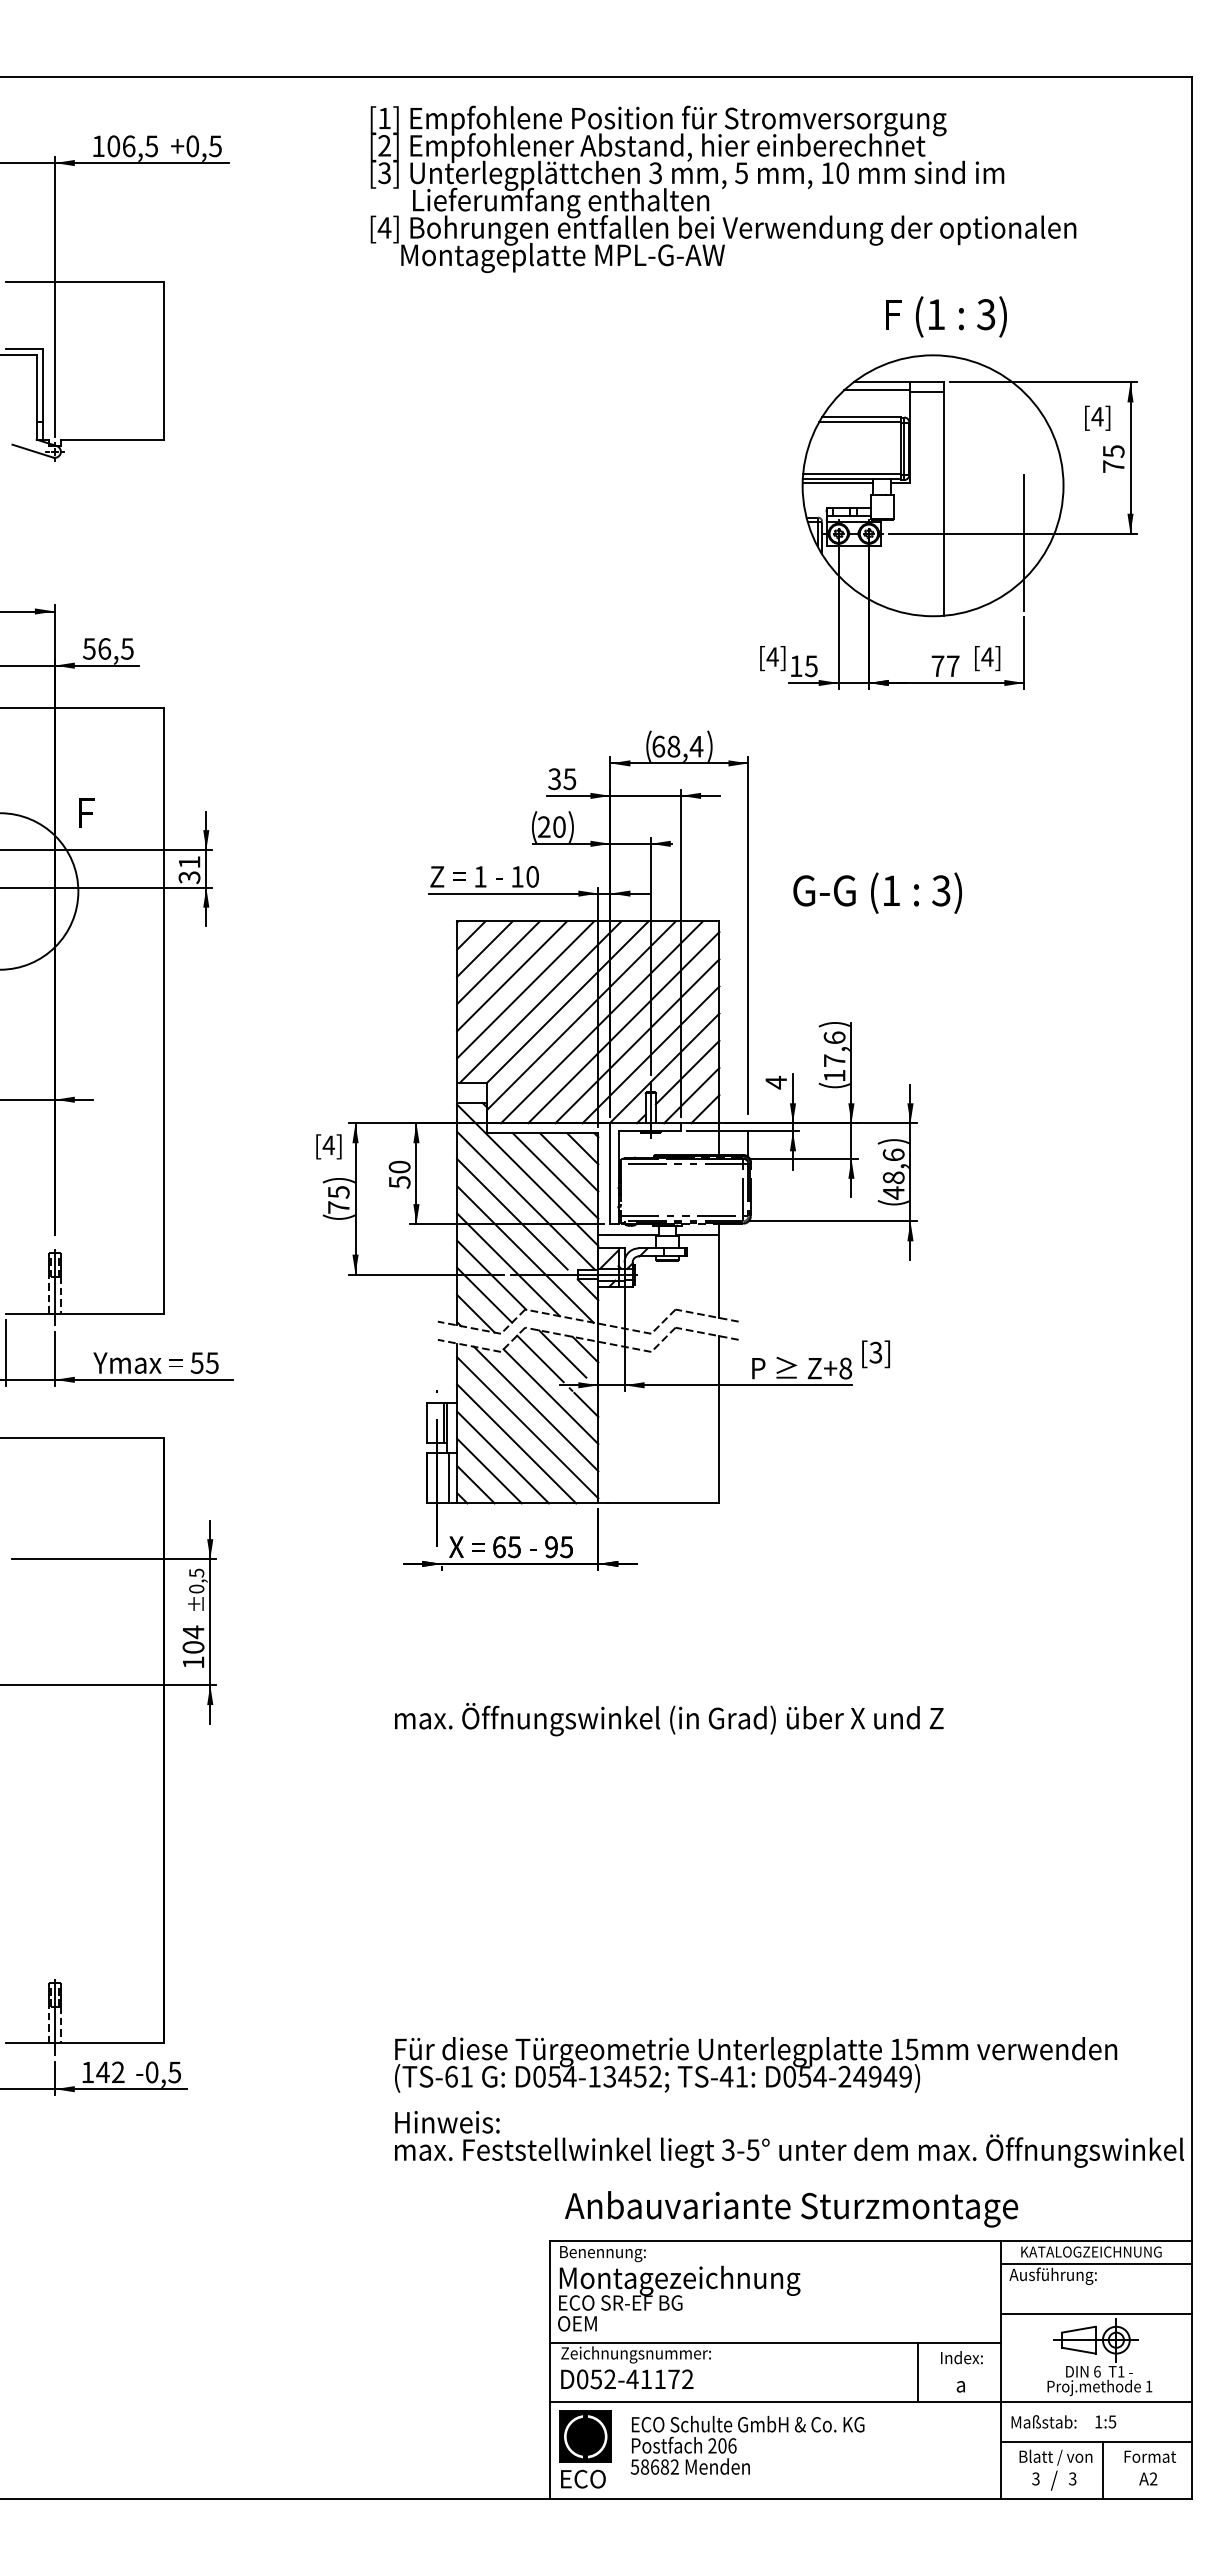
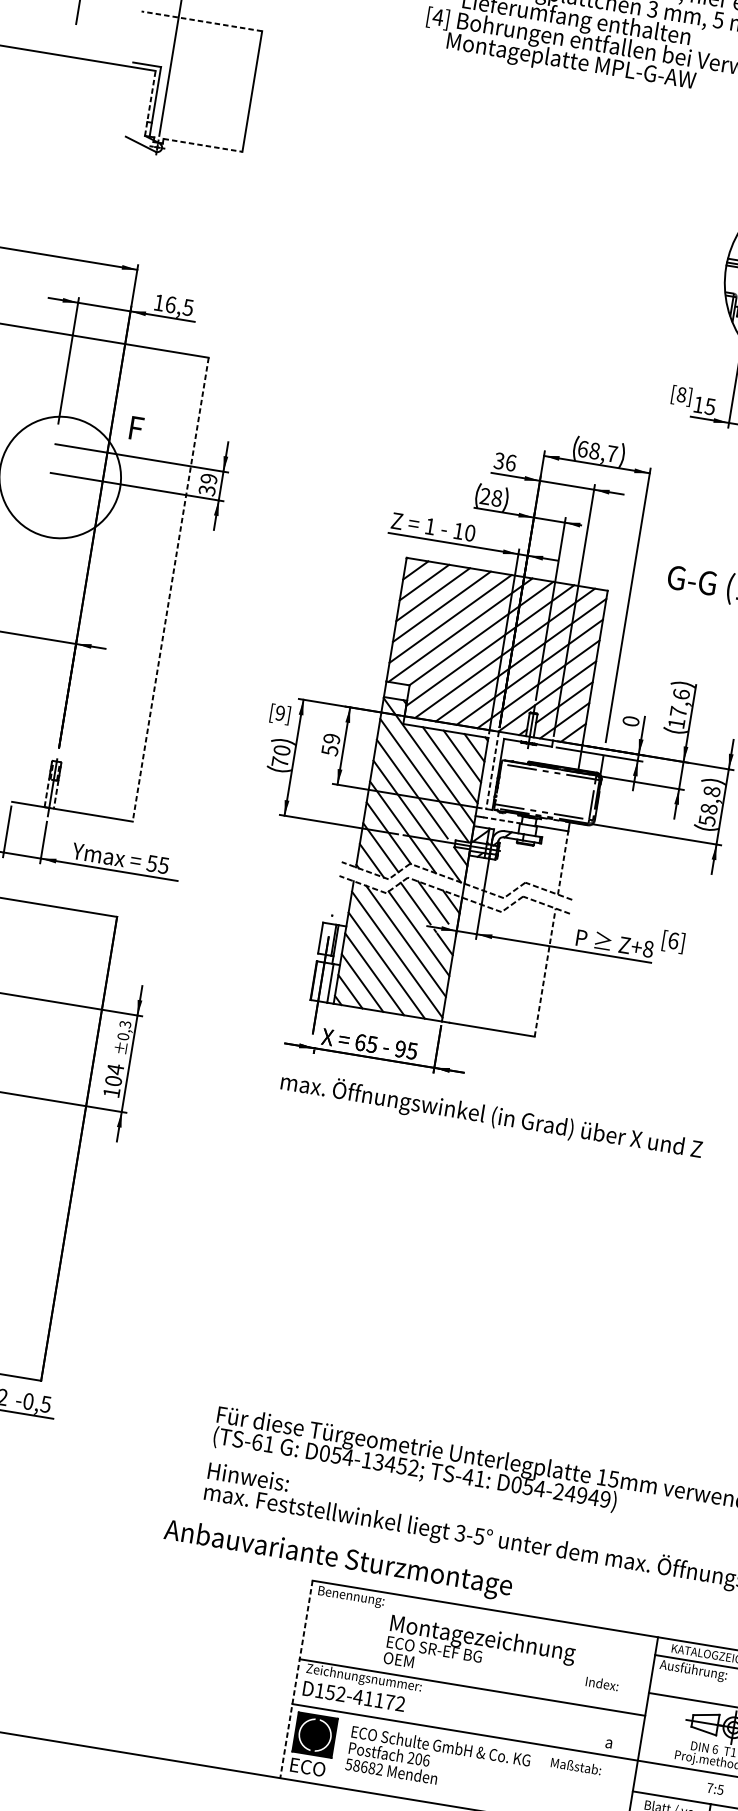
line: (85, 282) -> (202, 21), solid -> dashed
line: (36, 396) -> (150, 102), solid -> dashed
line: (112, 439) -> (203, 145), solid -> dashed
text: (89, 648) -> (159, 302), 56,5 -> 16,5
text: (772, 656) -> (681, 394), [4] -> [8]
text: (696, 746) -> (612, 453), 68,4 -> 68,7
text: (569, 778) -> (510, 462), 35 -> 36
text: (559, 827) -> (496, 498), 20 -> 28
text: (189, 862) -> (209, 479), 31 -> 39
line: (163, 1011) -> (170, 589), solid -> dashed
text: (776, 1082) -> (631, 721), 4 -> 0
text: (328, 1145) -> (280, 713), [4] -> [9]
text: (399, 1166) -> (331, 738), 50 -> 59
text: (893, 1173) -> (709, 805), 48,6 -> 58,8
line: (610, 1174) -> (492, 770), solid -> dashed
text: (338, 1192) -> (281, 750), 75 -> 70
line: (632, 1235) -> (501, 820), solid -> dashed
line: (719, 1276) -> (563, 862), solid -> dashed
text: (875, 1352) -> (673, 940), [3] -> [6]
line: (719, 1419) -> (545, 972), solid -> dashed
text: (196, 1572) -> (125, 1024), ±0,5 -> ±0,3
text: (669, 1719) -> (491, 1116), moved
text: (791, 2209) -> (338, 1560), moved
text: (679, 2298) -> (480, 1653), moved
text: (961, 2357) -> (601, 1683), moved
line: (550, 2369) -> (296, 1679), solid -> dashed
line: (918, 2372) -> (578, 1727), removed
text: (582, 2379) -> (319, 1690), D052-41172 -> D152-41172
text: (1043, 2421) -> (575, 1765), moved
text: (1098, 2421) -> (709, 1787), 1:5 -> 7:5

